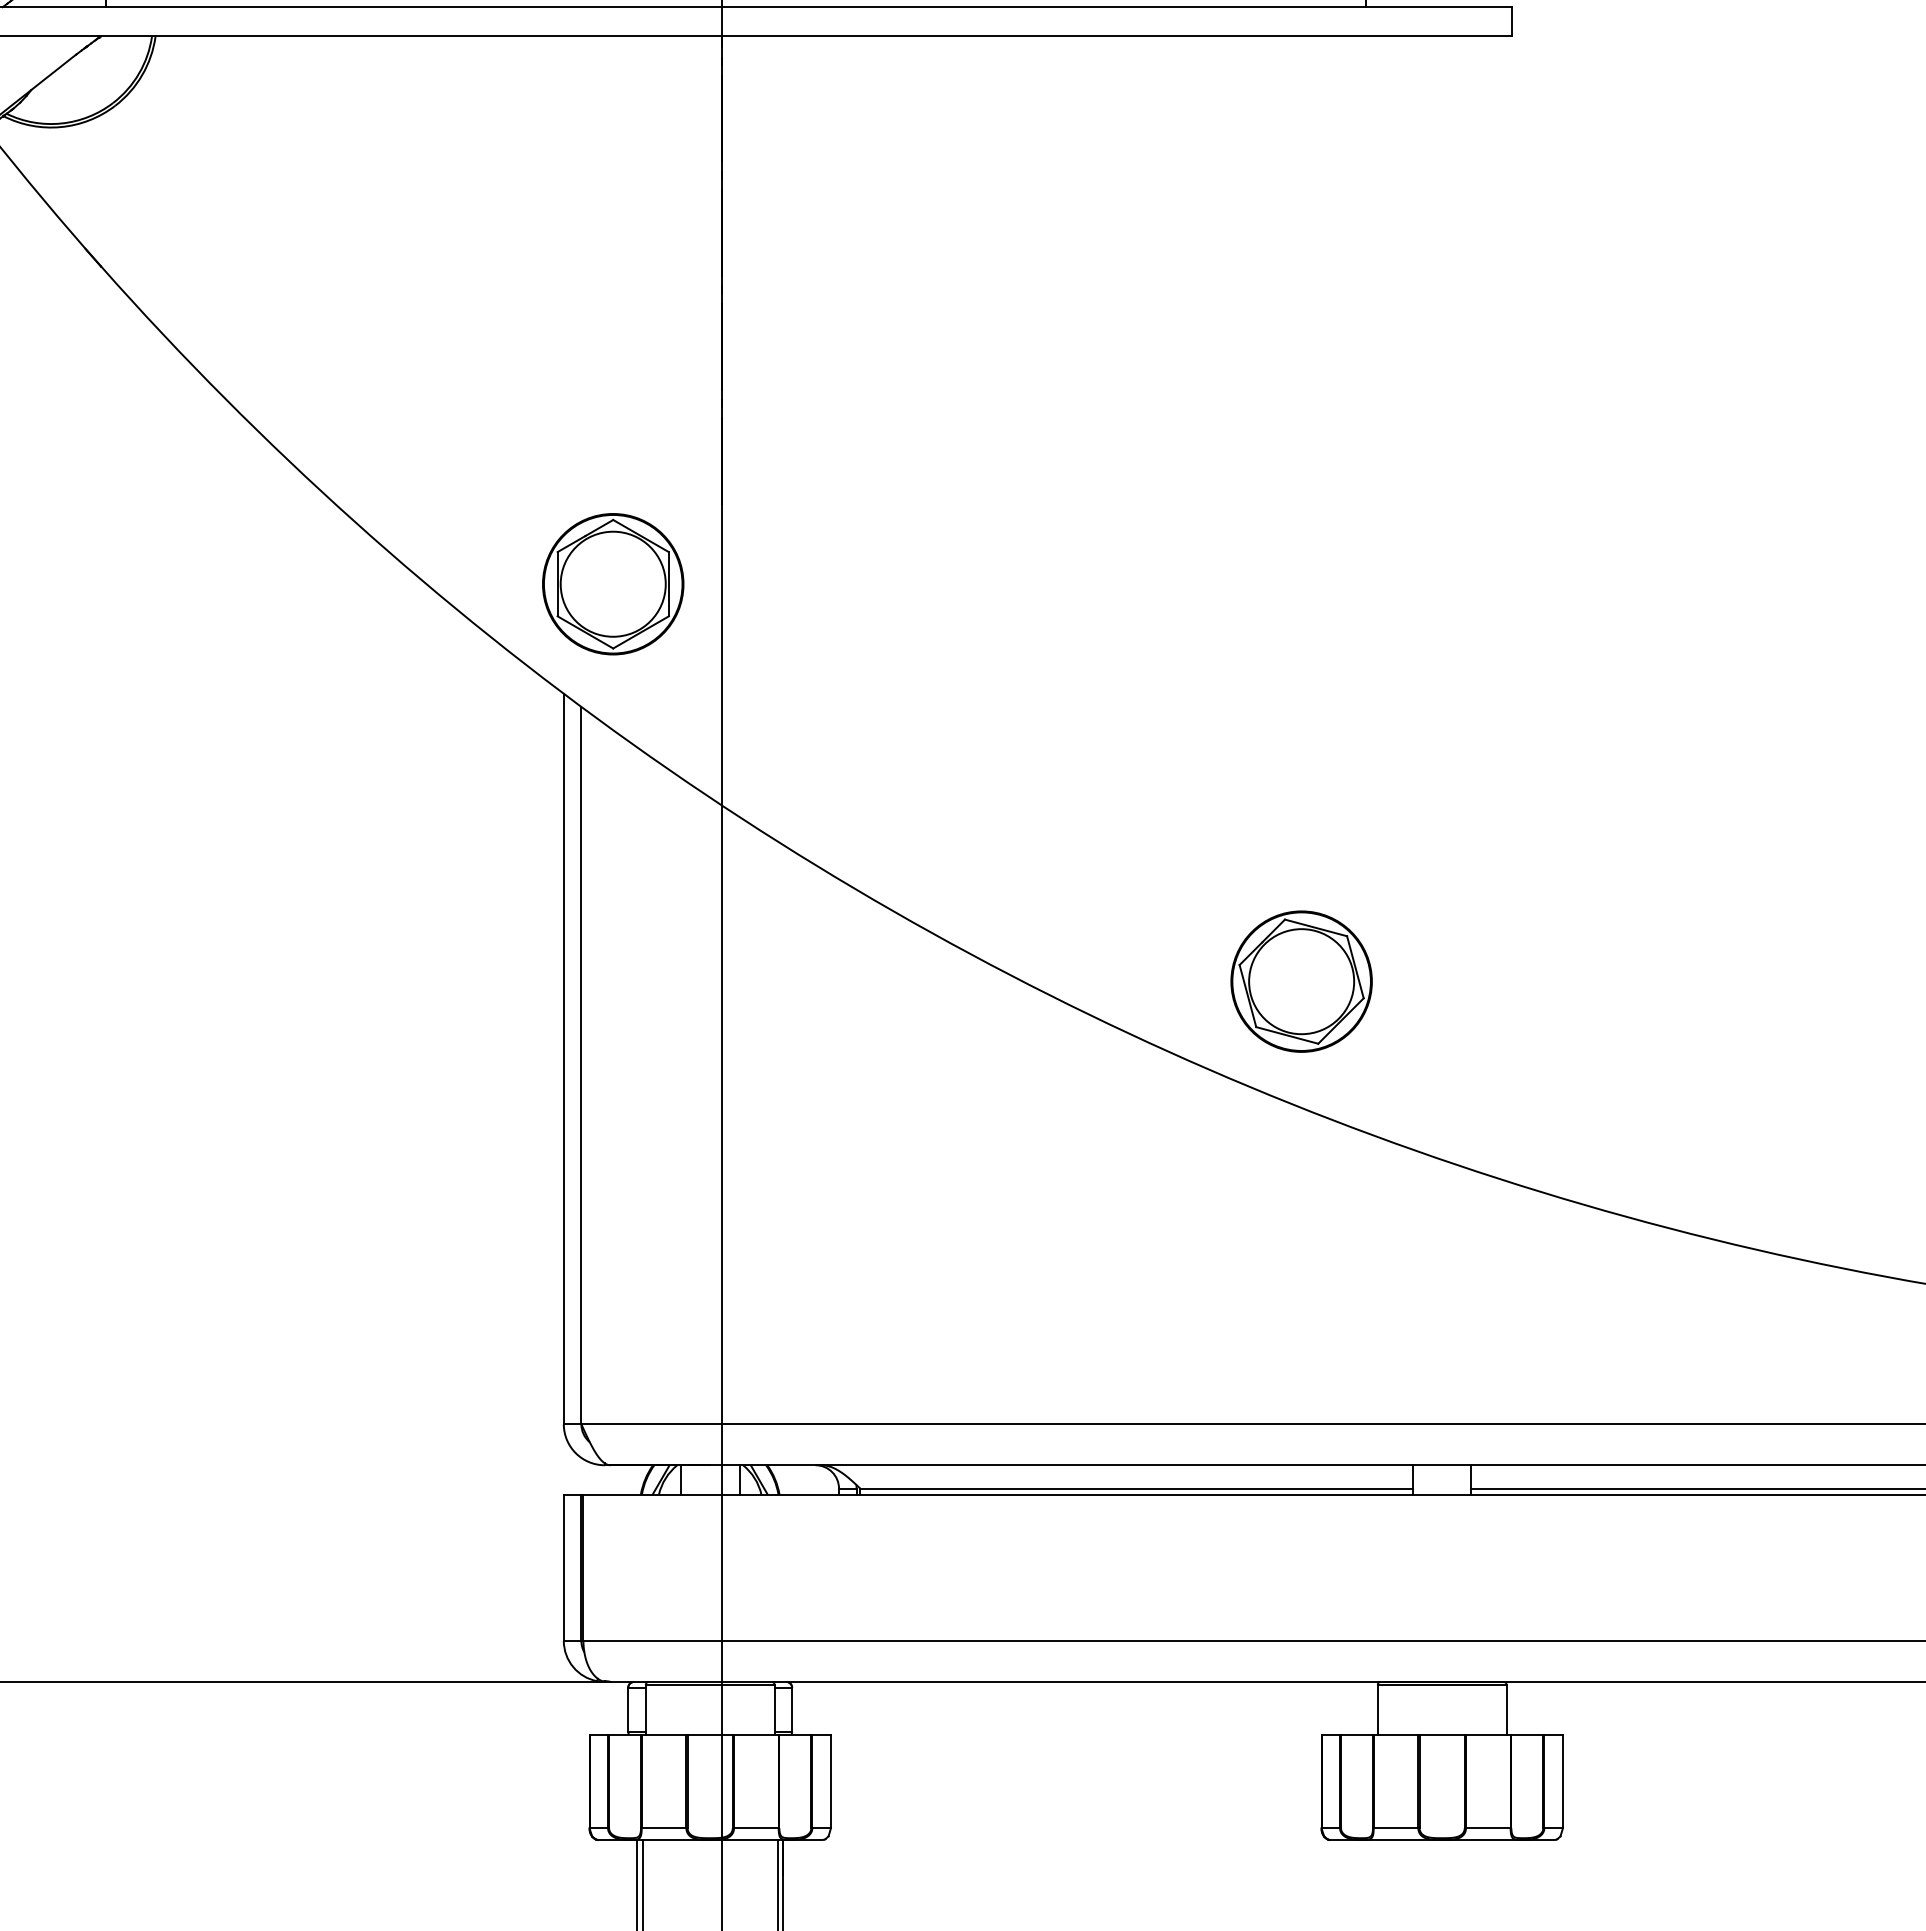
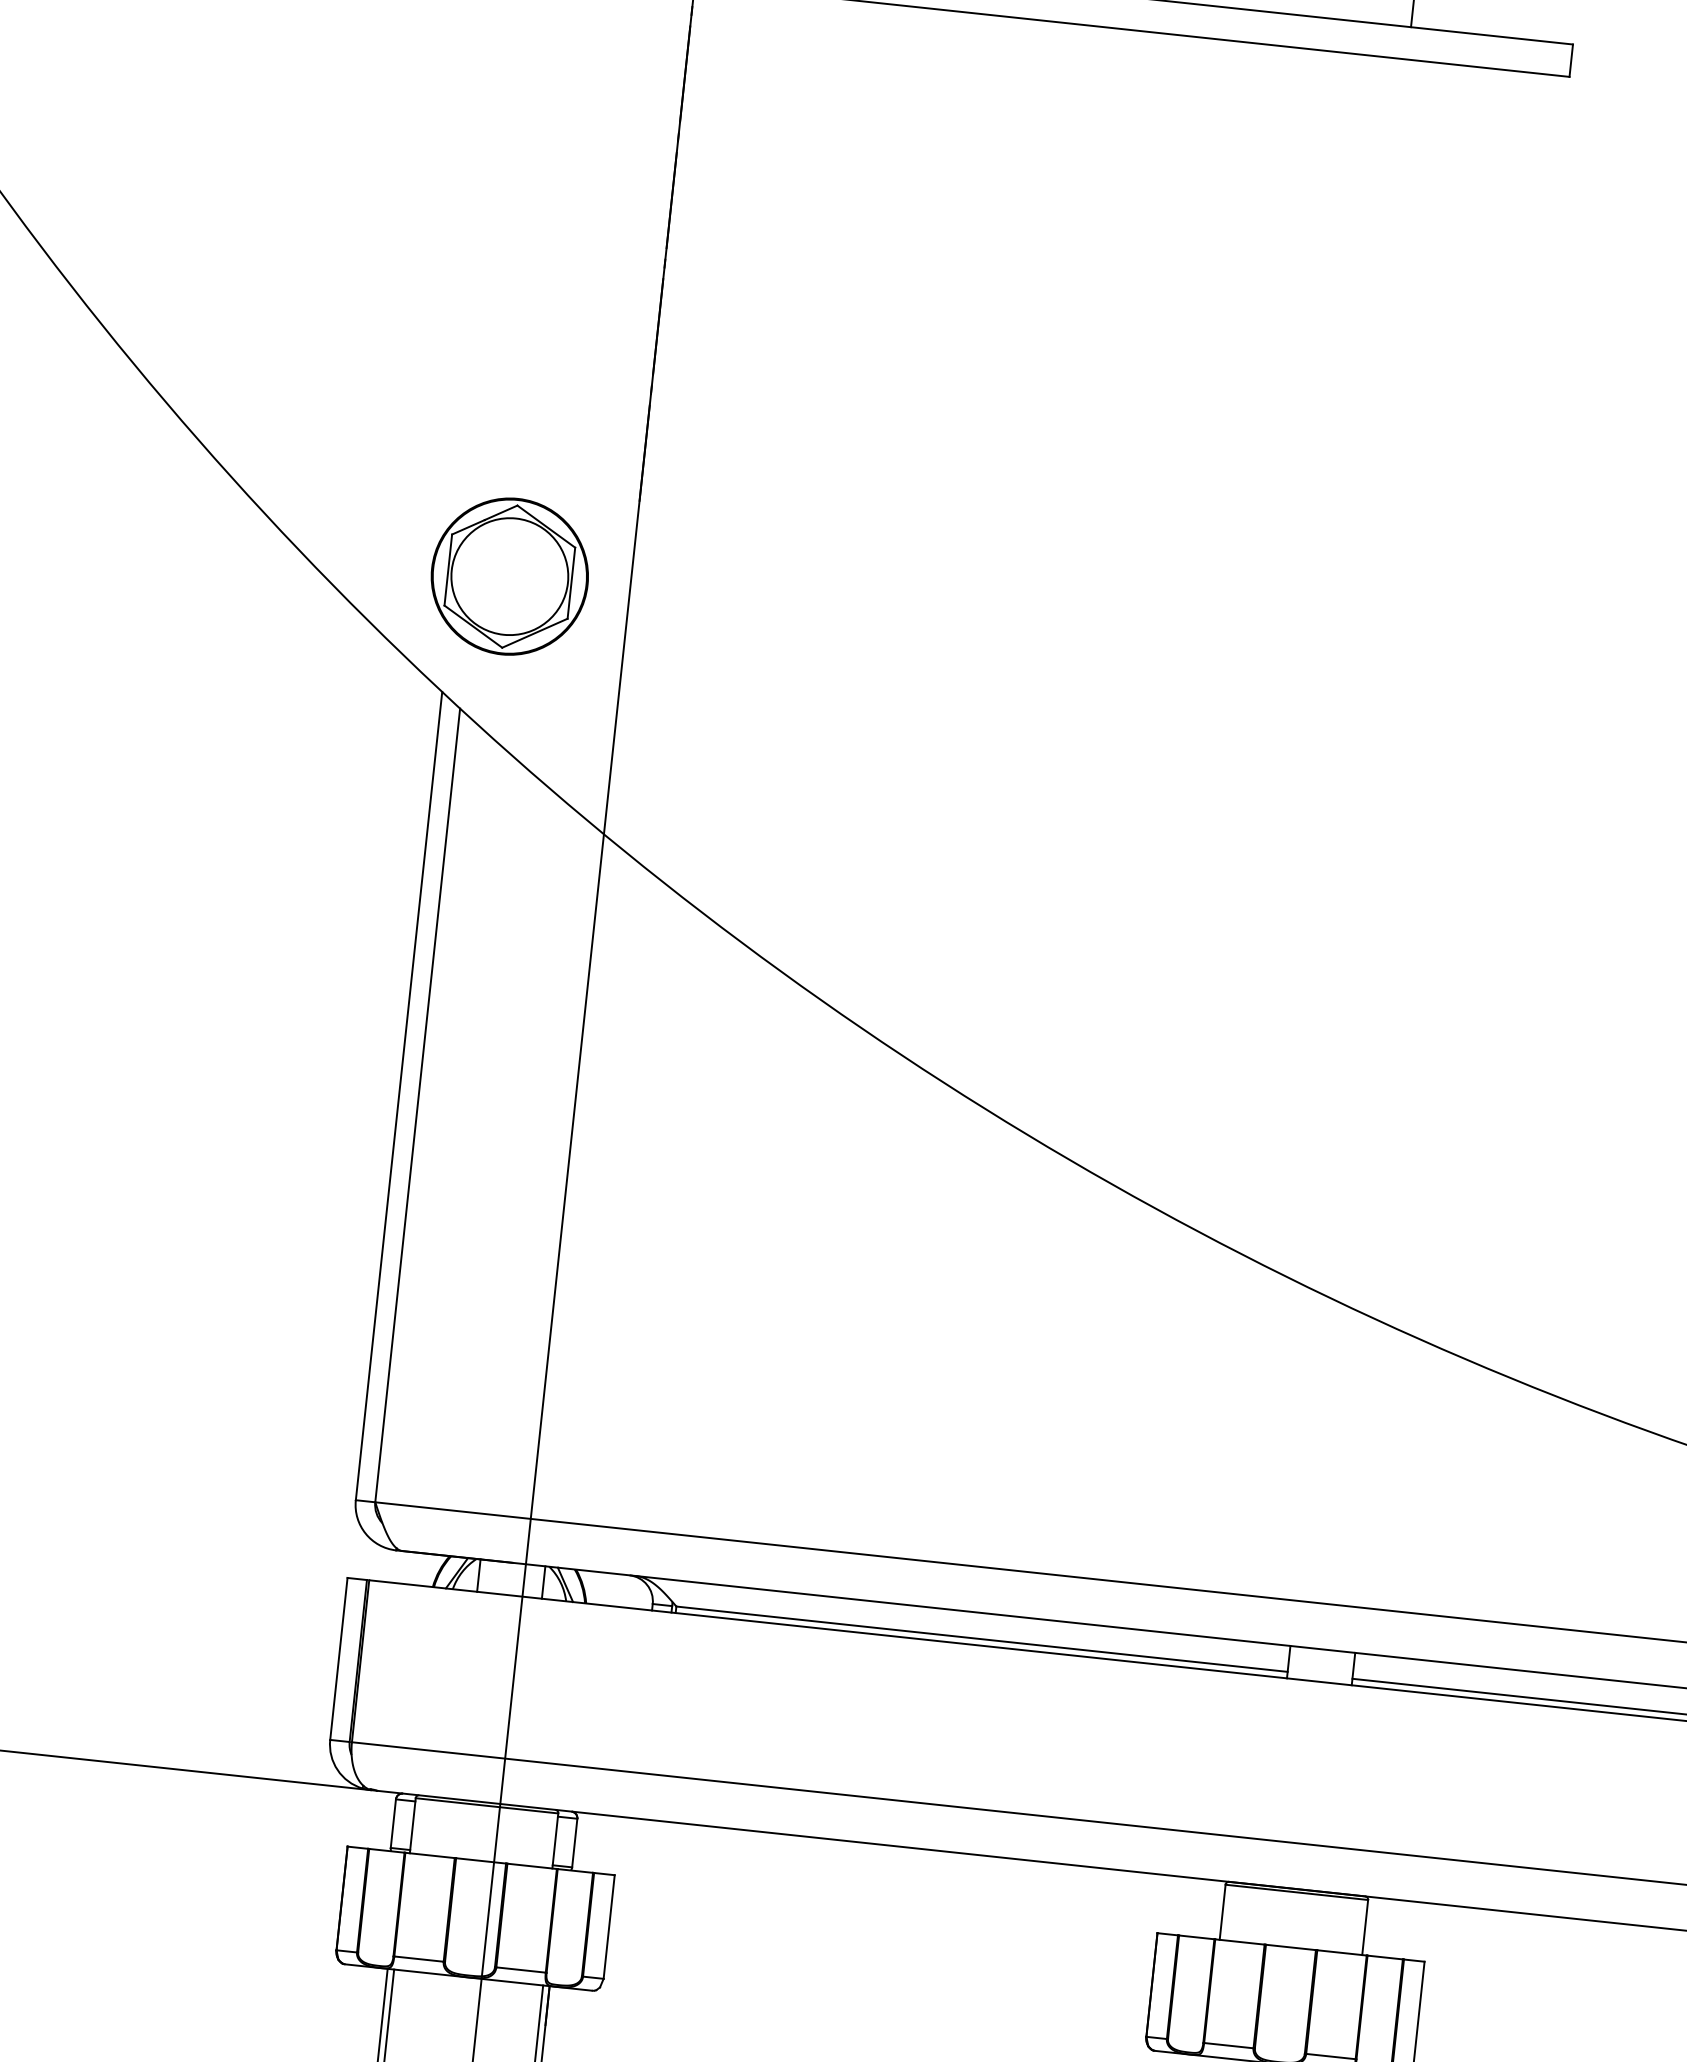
part: (1301, 981) -> (1224, 1097), removed

